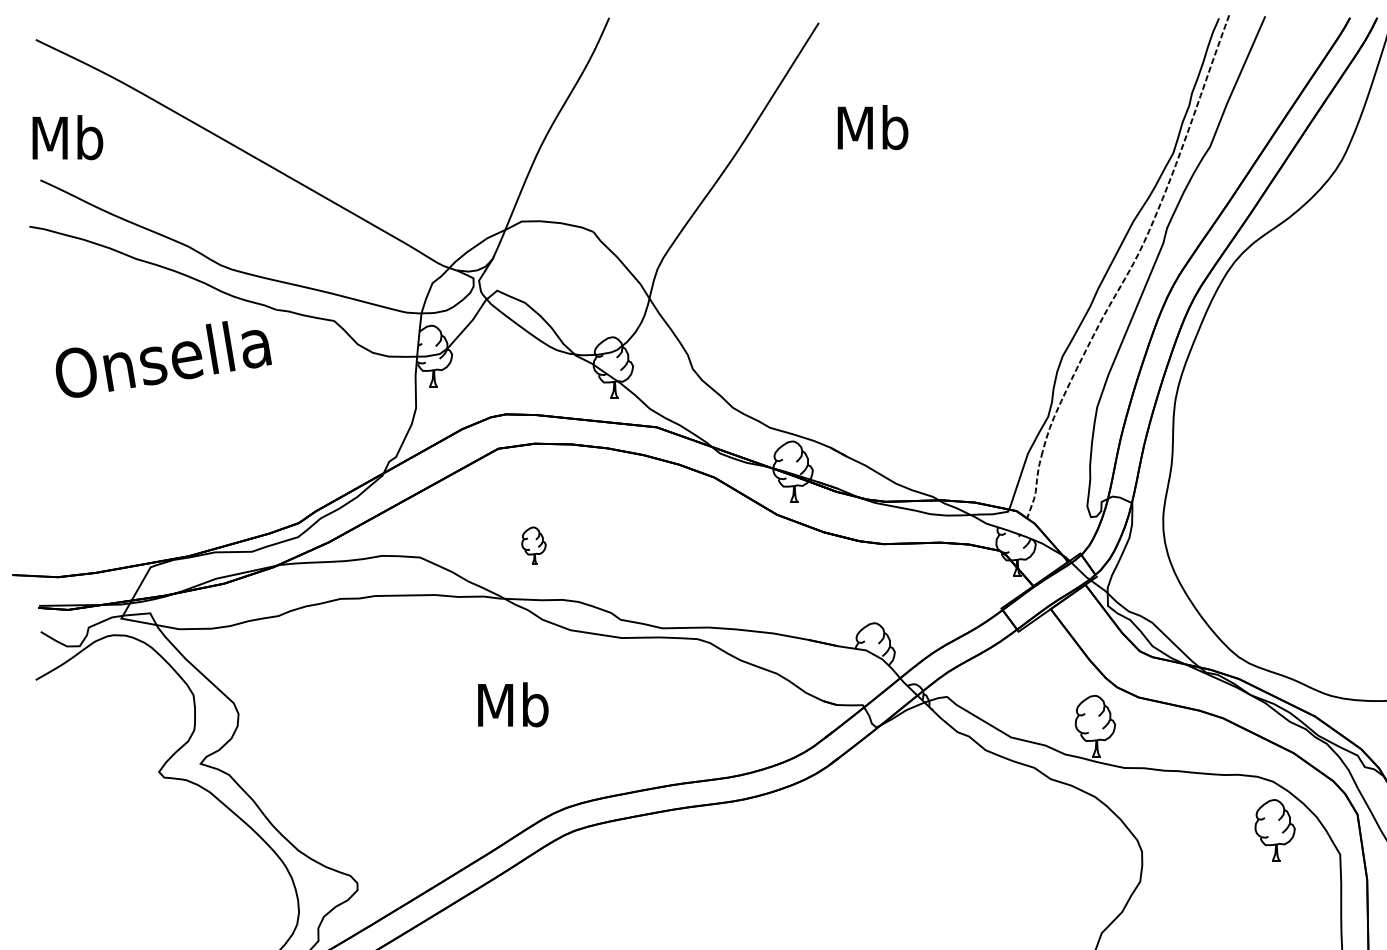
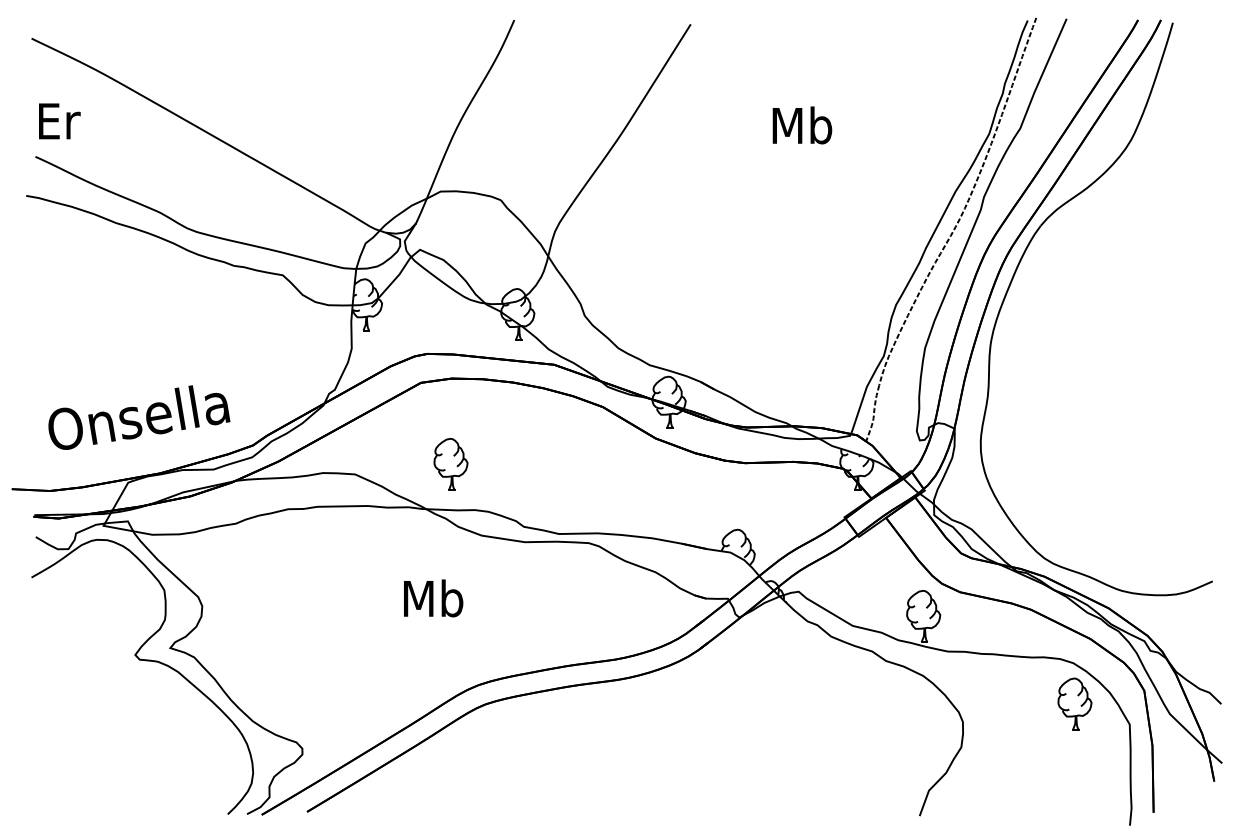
text: (873, 127) -> (802, 125), moved
text: (67, 137) -> (58, 120), Mb -> Er
text: (164, 359) -> (139, 417), moved
part: (533, 545) -> (450, 464), size x1.67

